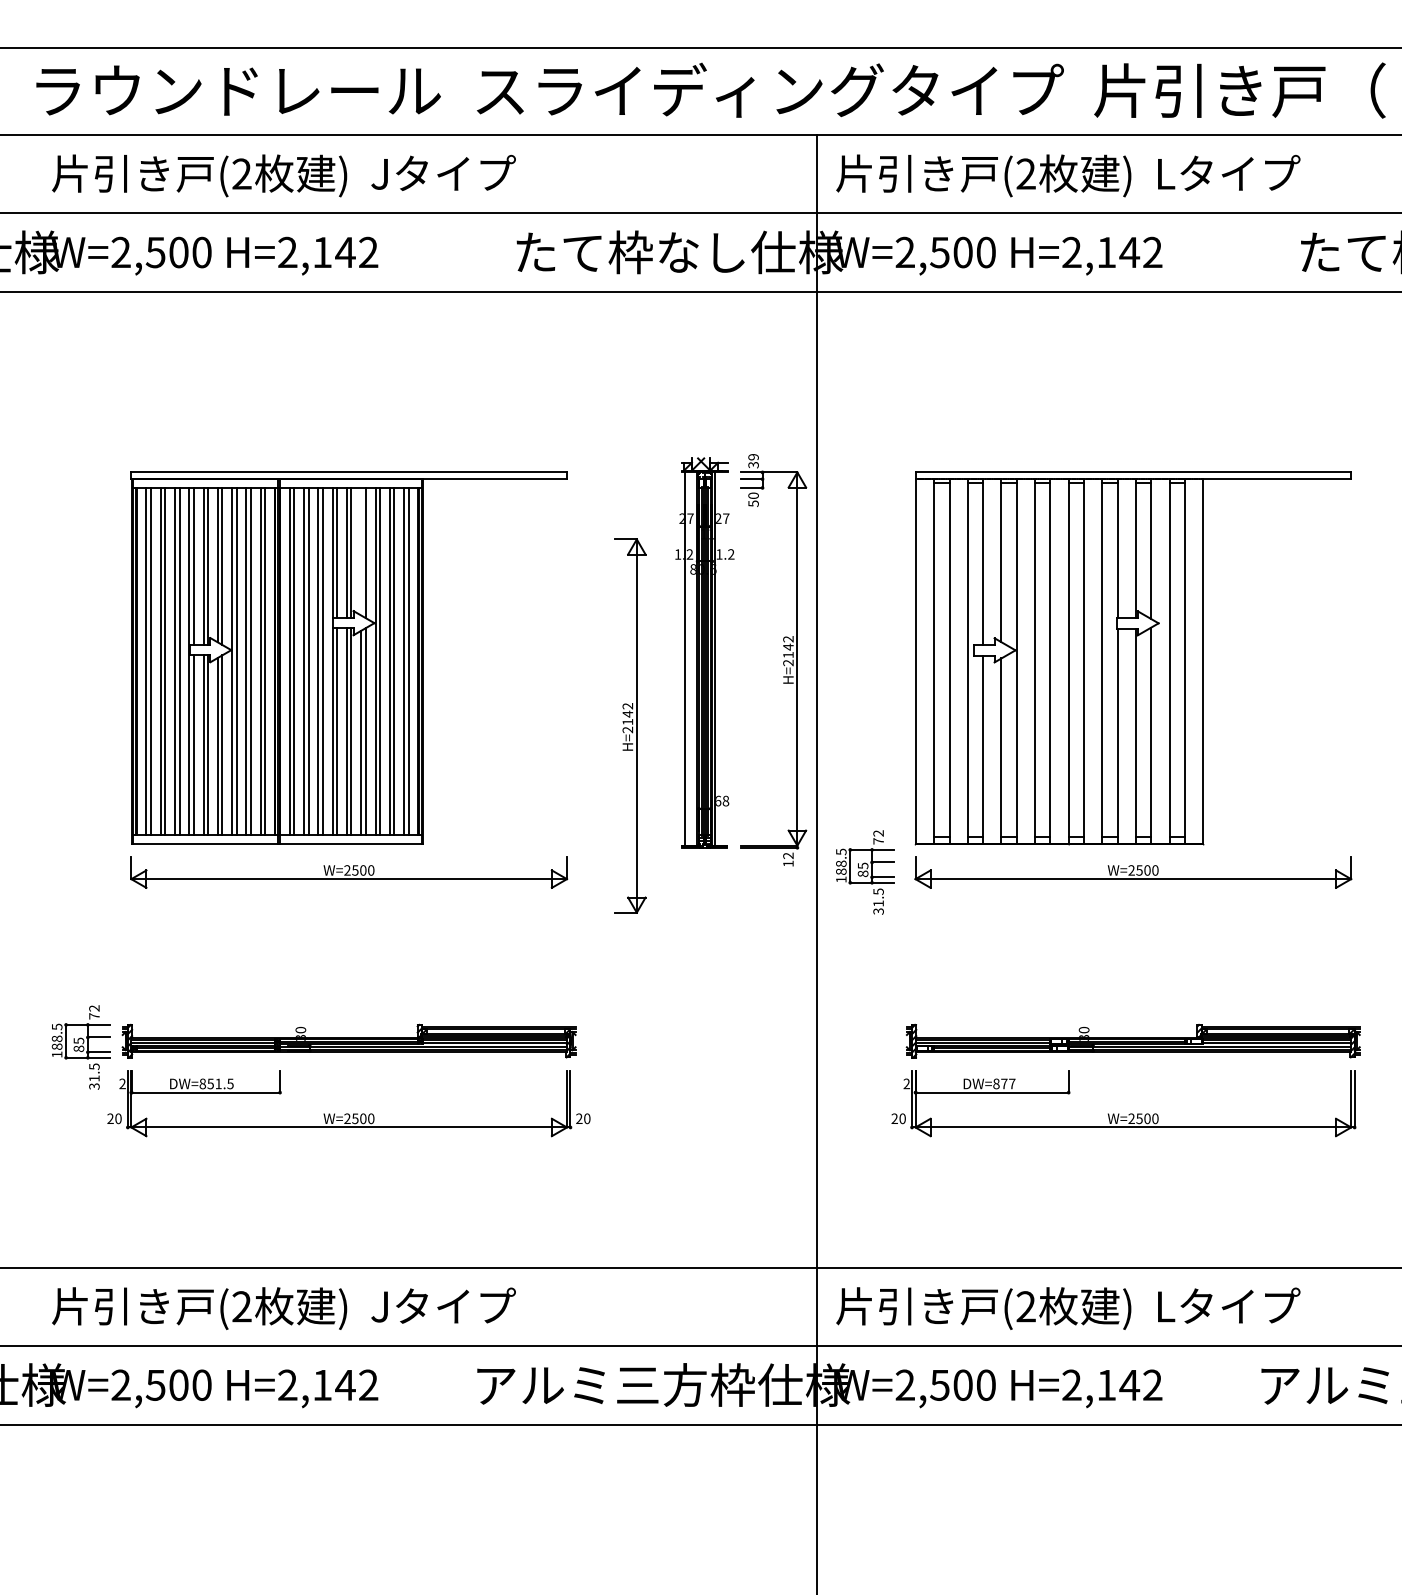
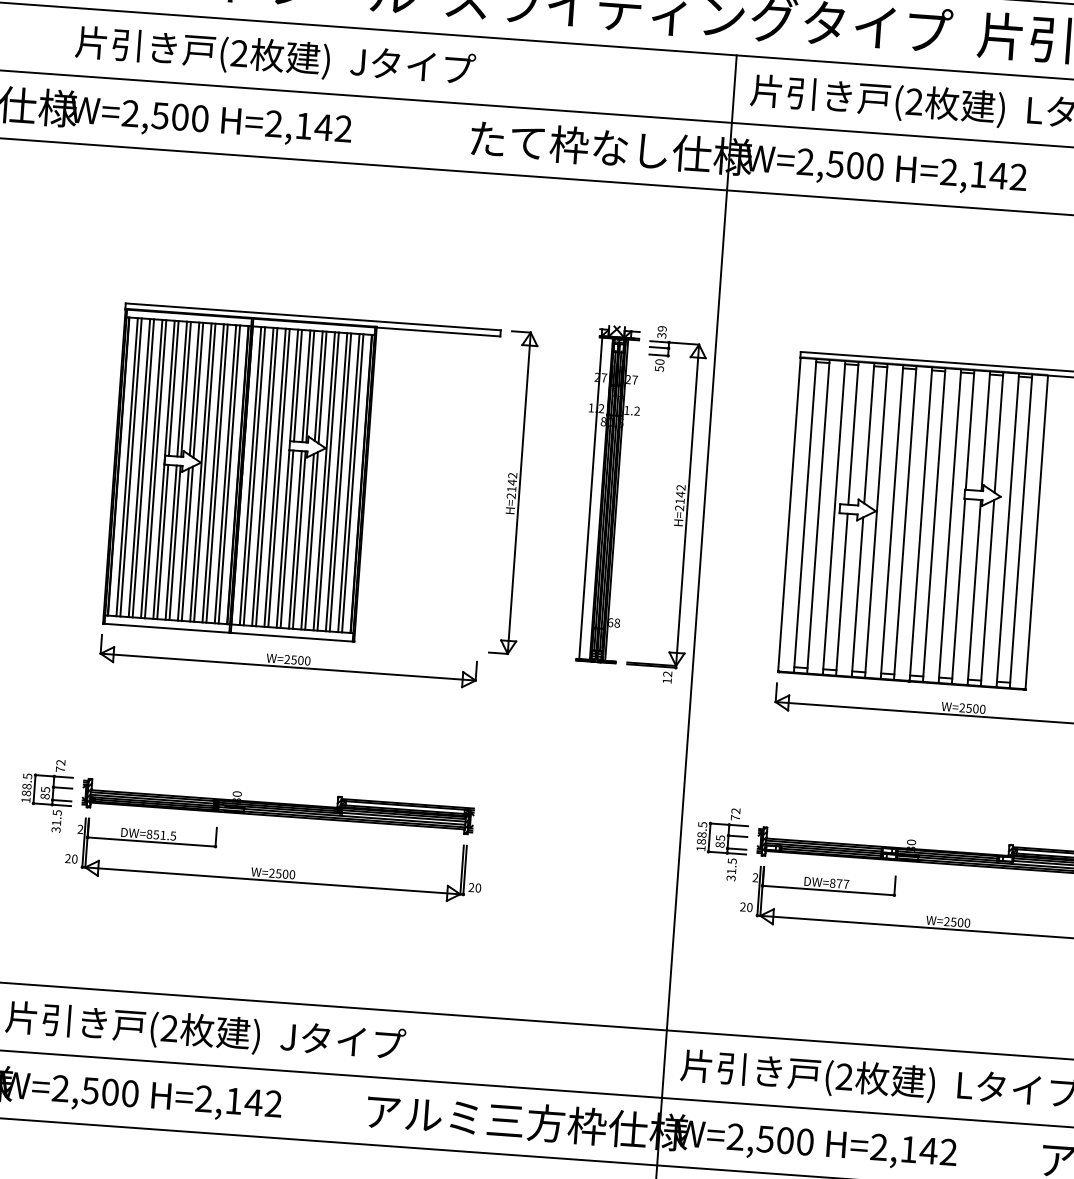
line: (361, 551) -> (319, 385), added
part: (630, 725) -> (513, 492), moved
part: (865, 872) -> (722, 843), moved

